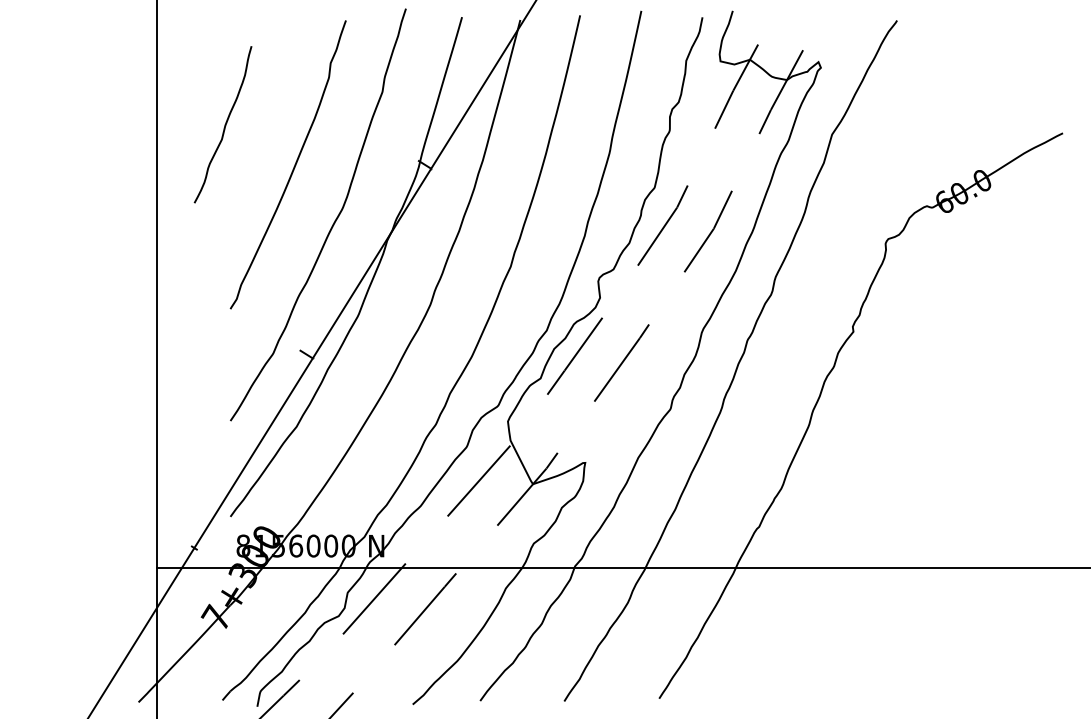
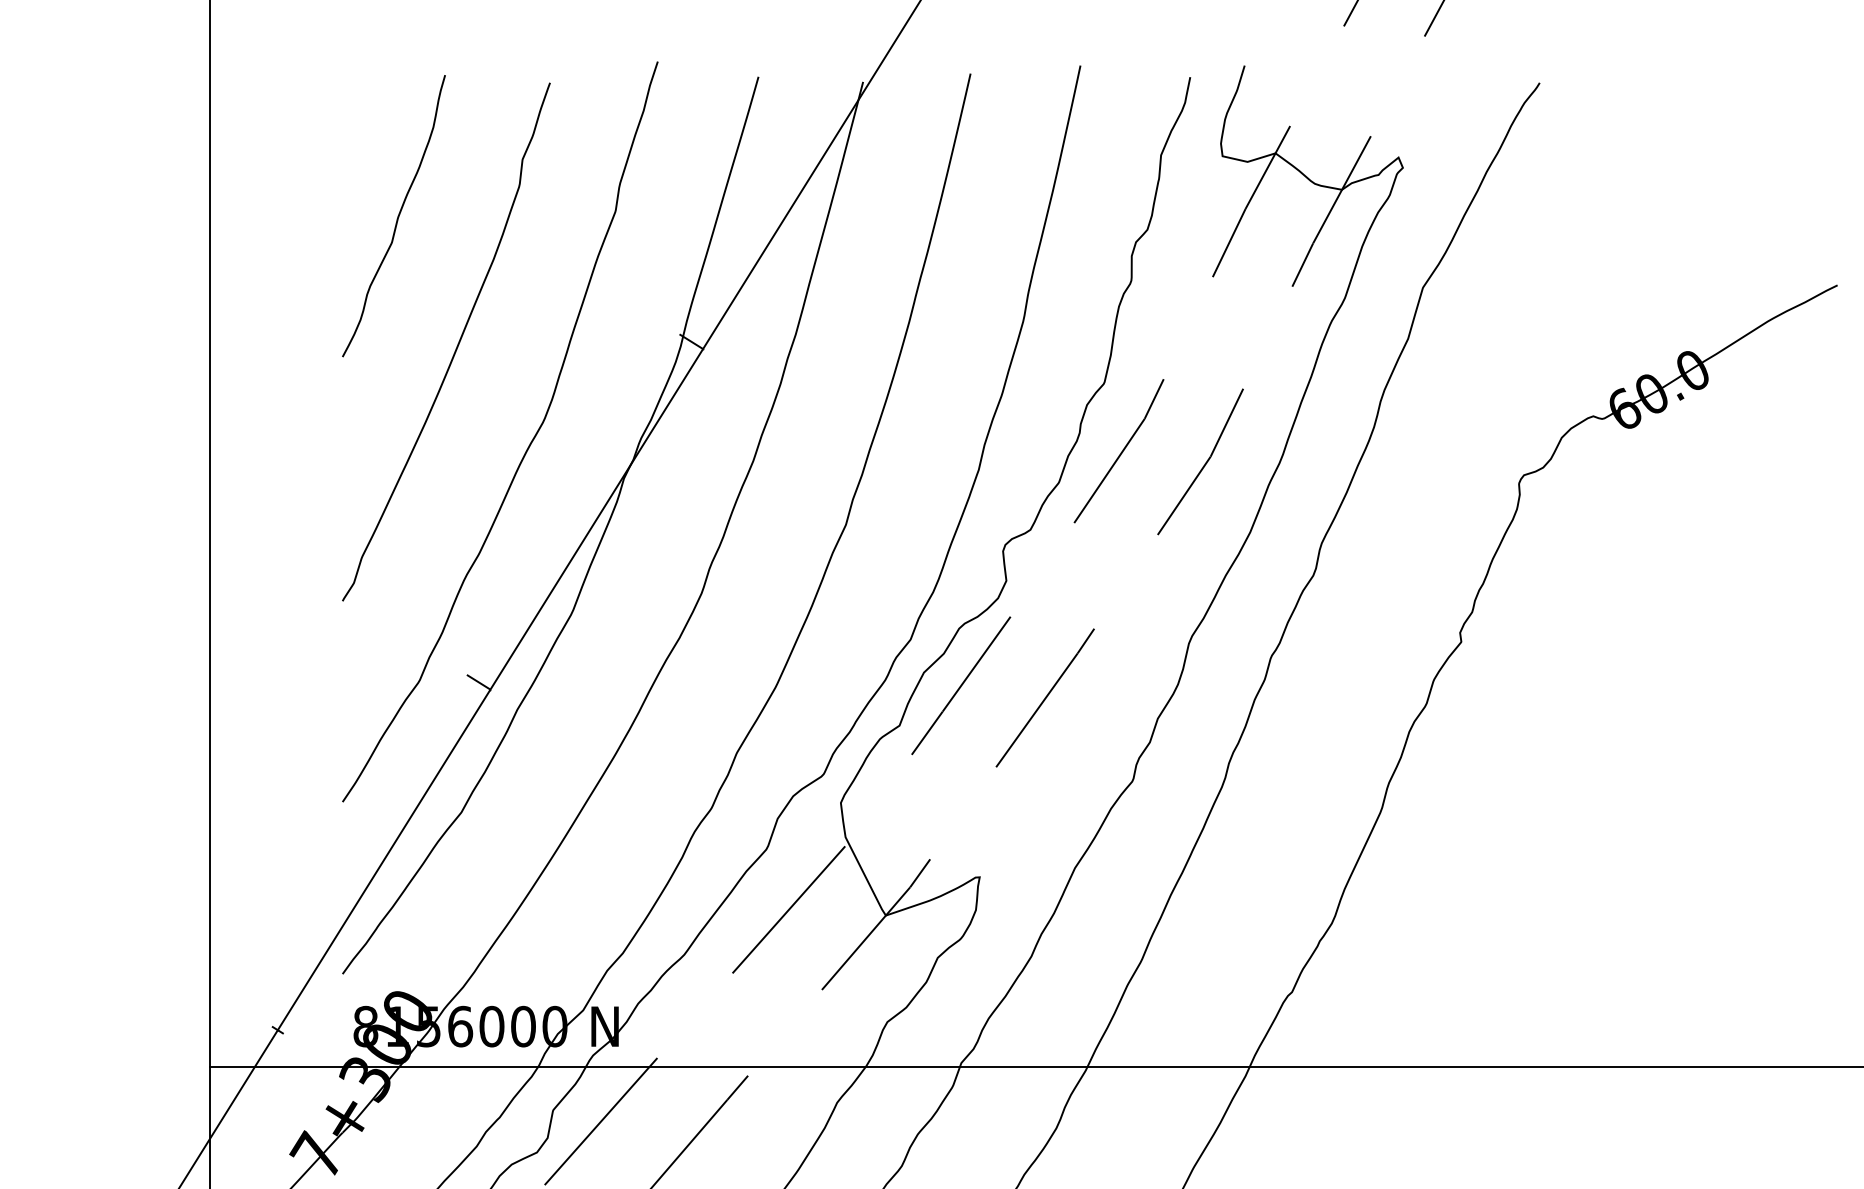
curve: (224, 124) -> (396, 215), moved

